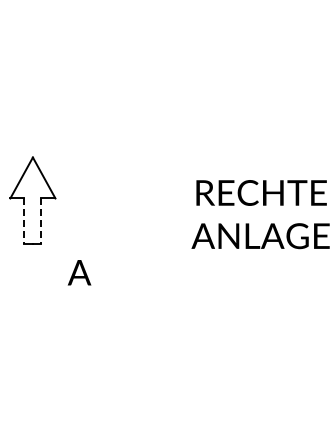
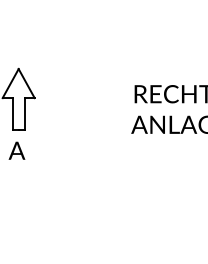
line: (24, 221) -> (12, 114), dashed -> solid
line: (41, 221) -> (24, 114), dashed -> solid
text: (79, 272) -> (16, 150), moved

